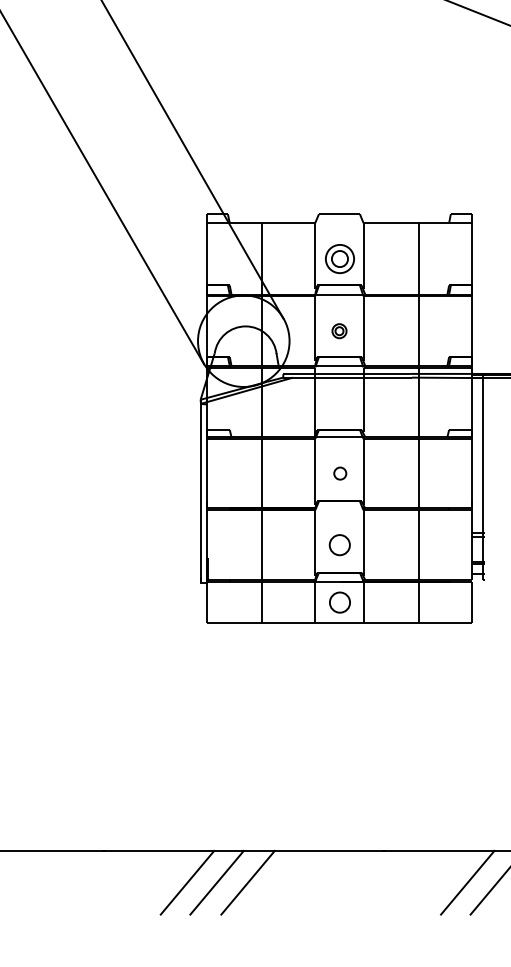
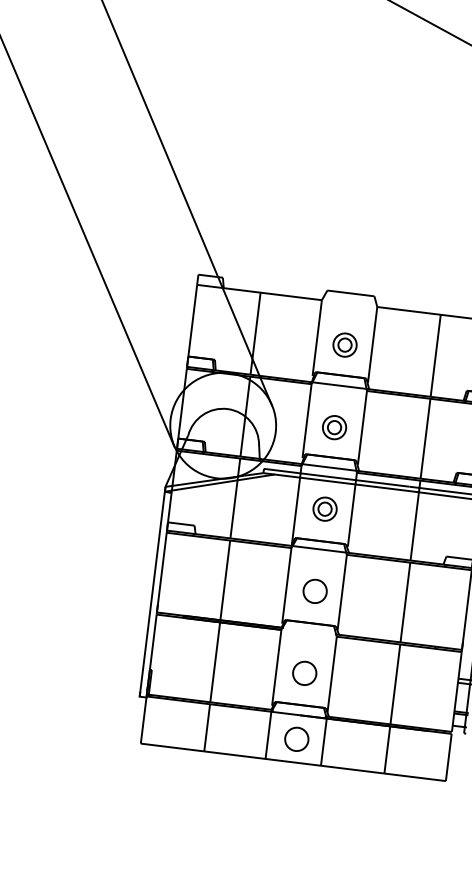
part: (339, 259) -> (344, 345), size x0.71
part: (339, 331) -> (334, 428), size x1.43
part: (339, 401) -> (324, 508), added
circle: (340, 473) -> (315, 591), size x1.67

